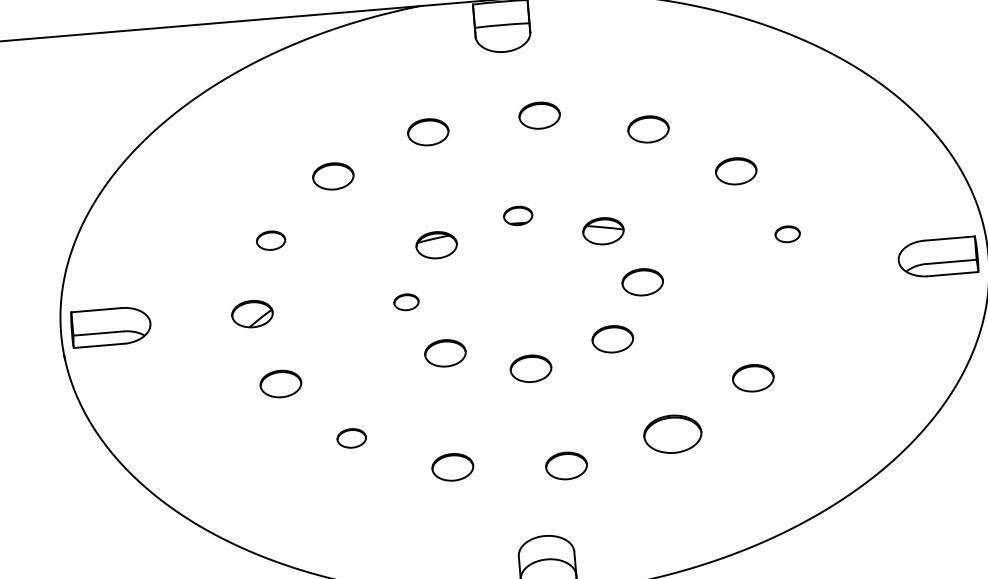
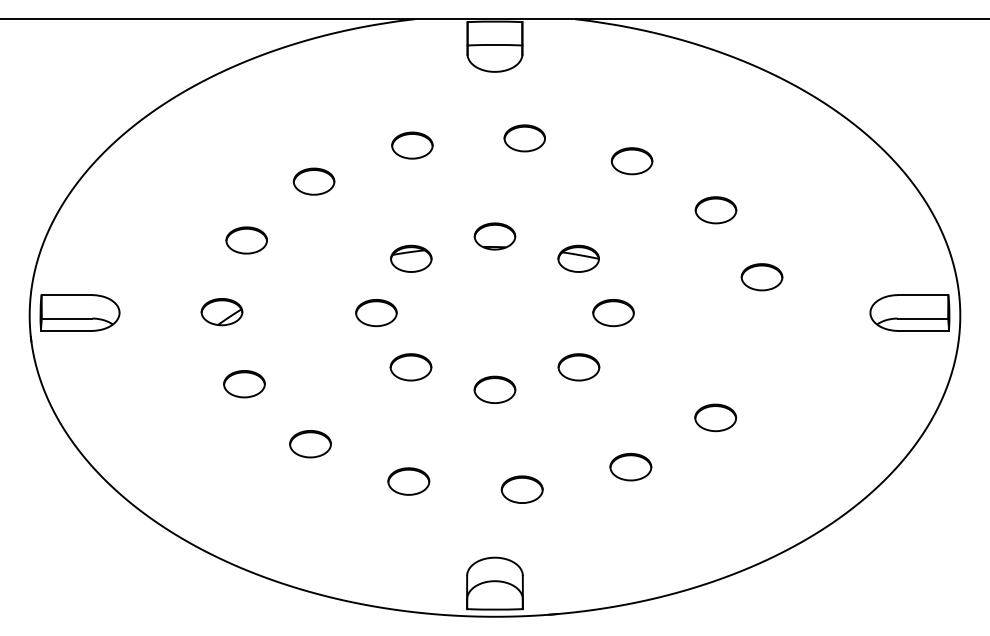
part: (517, 215) -> (494, 236), size x1.43
part: (787, 234) -> (761, 277), size x1.67
part: (270, 240) -> (246, 240), size x1.43
part: (406, 302) -> (376, 313), size x1.67
part: (672, 434) -> (630, 467), size x0.71
part: (351, 438) -> (310, 444), size x1.43

